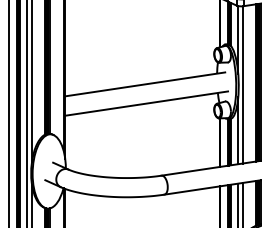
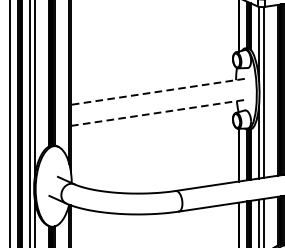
line: (145, 84) -> (158, 91), solid -> dashed
line: (147, 103) -> (160, 112), solid -> dashed

